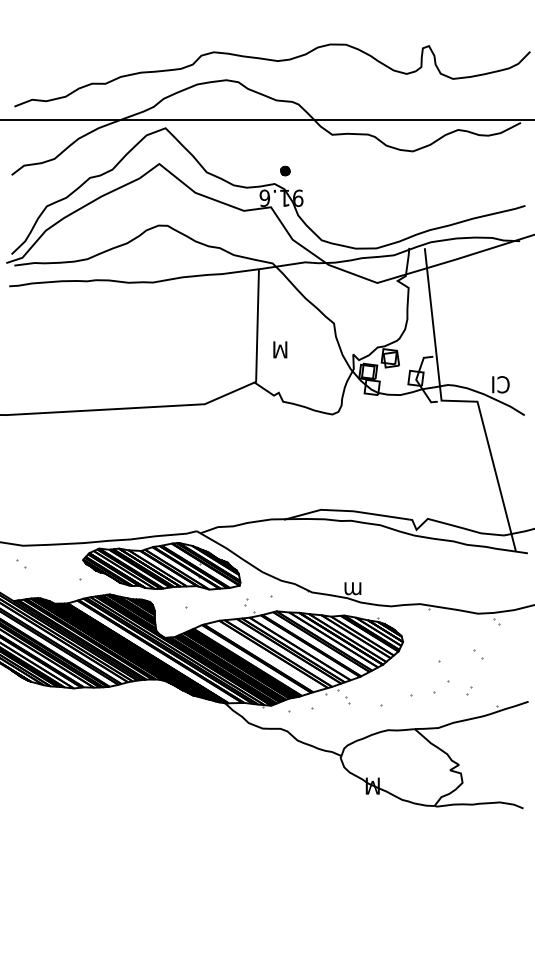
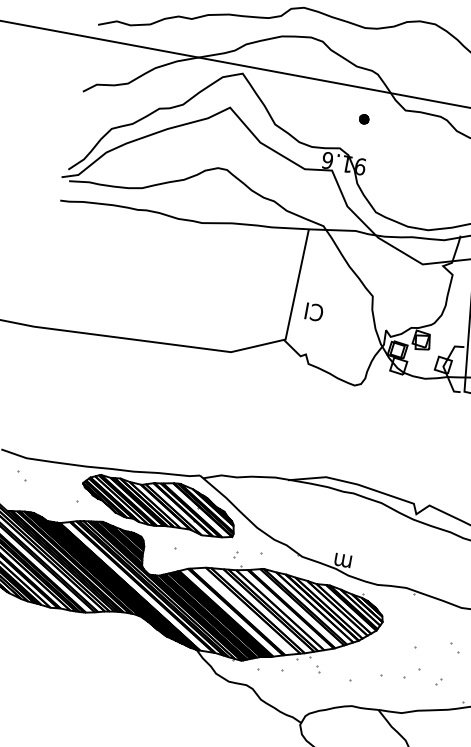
part: (285, 170) -> (364, 118), moved
text: (279, 349) -> (314, 311), M -> CI

